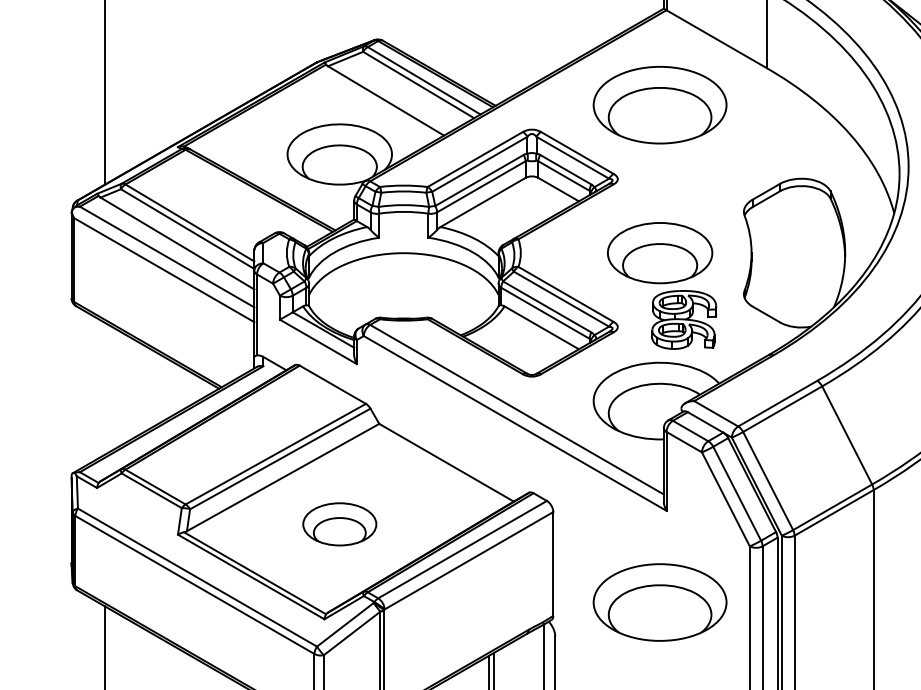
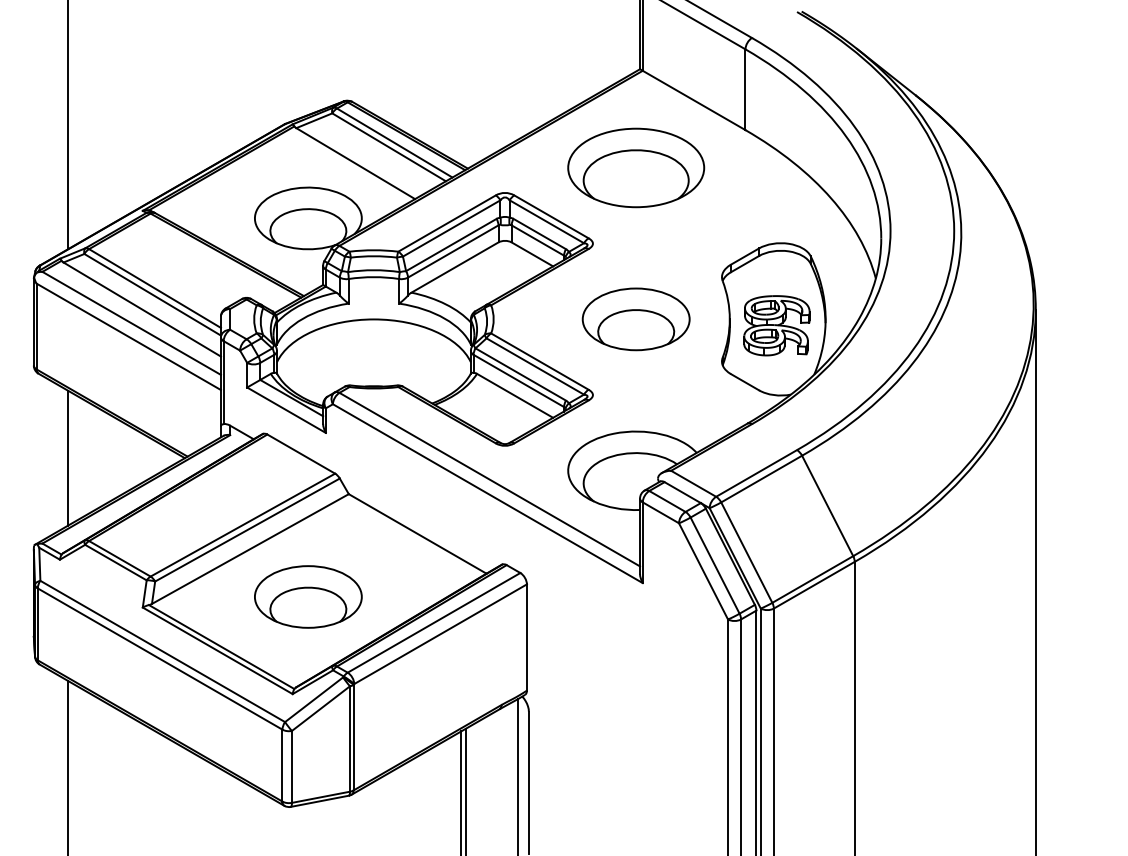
part: (683, 319) -> (776, 325), moved
line: (104, 388) -> (67, 457), added
part: (339, 523) -> (308, 596), size x1.43
part: (660, 602) -> (636, 676), removed

